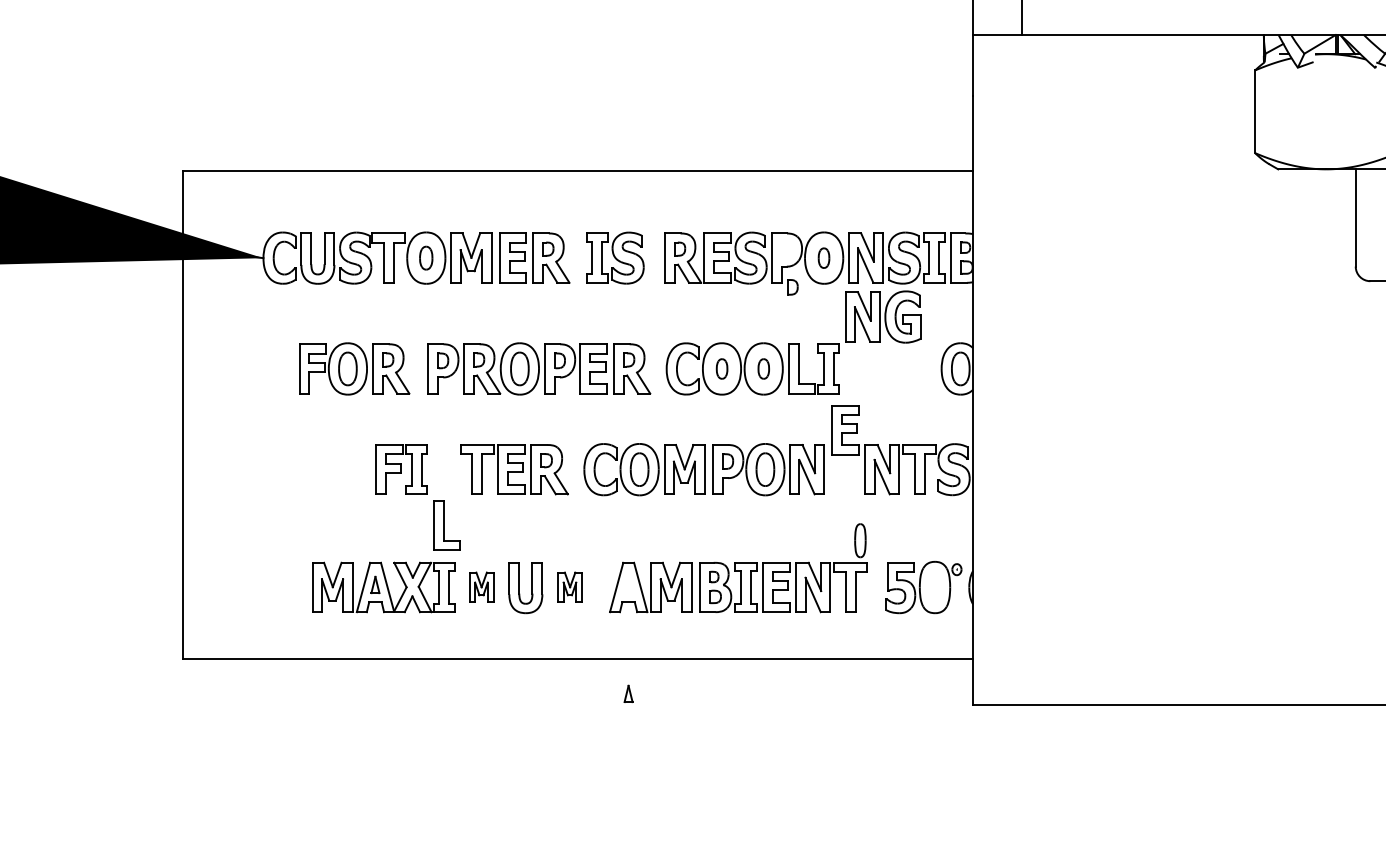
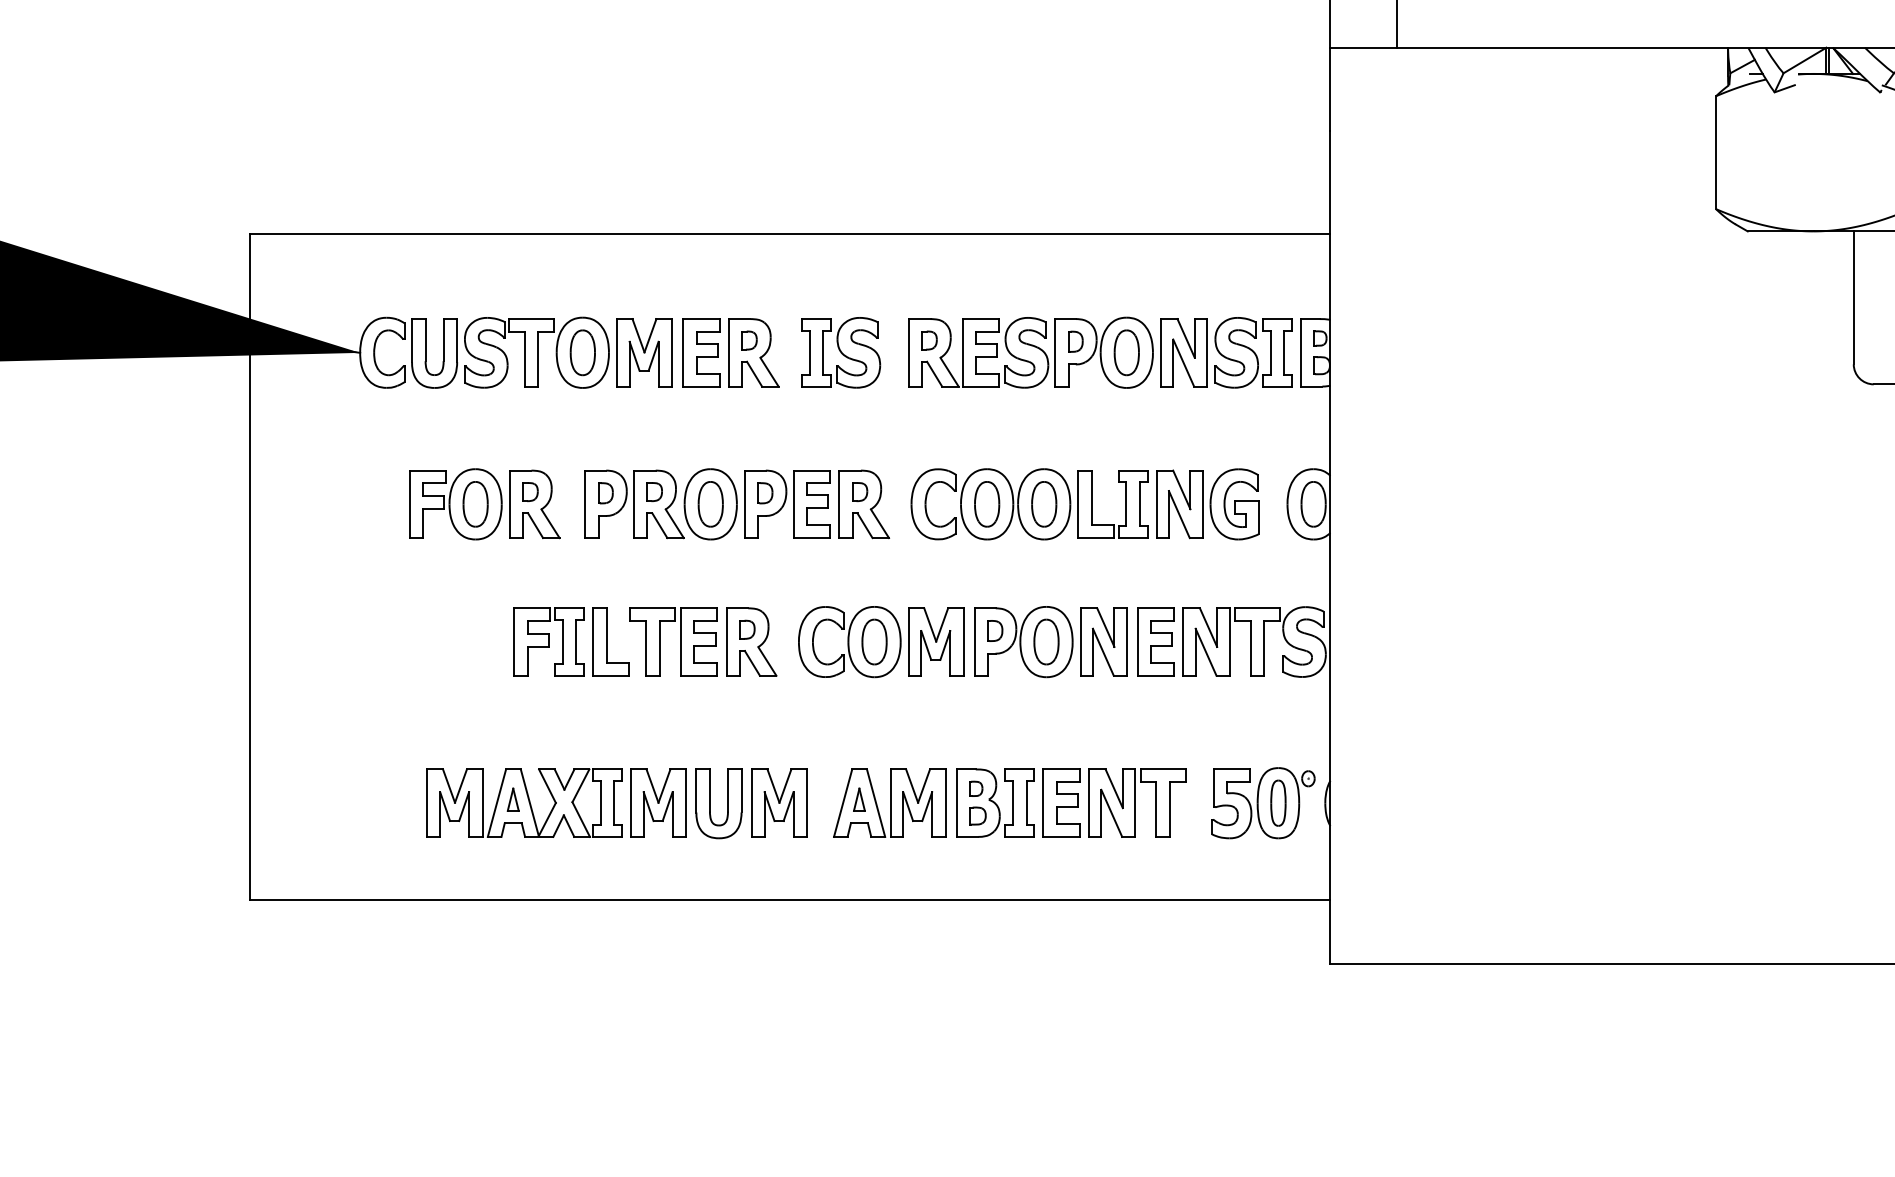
part: (426, 257) -> (582, 352), size x1.43
part: (823, 257) -> (1126, 352), size x1.67
part: (792, 287) -> (1075, 341), moved
part: (883, 317) -> (1207, 504), moved
part: (722, 369) -> (987, 504), size x1.67
part: (763, 369) -> (1044, 504), size x1.67
part: (845, 429) -> (1155, 641), moved
part: (446, 524) -> (610, 641), moved
part: (860, 540) -> (1278, 802), moved
part: (481, 586) -> (658, 802), size x1.67
part: (570, 586) -> (779, 802), size x1.67
part: (628, 693) -> (859, 799), moved

